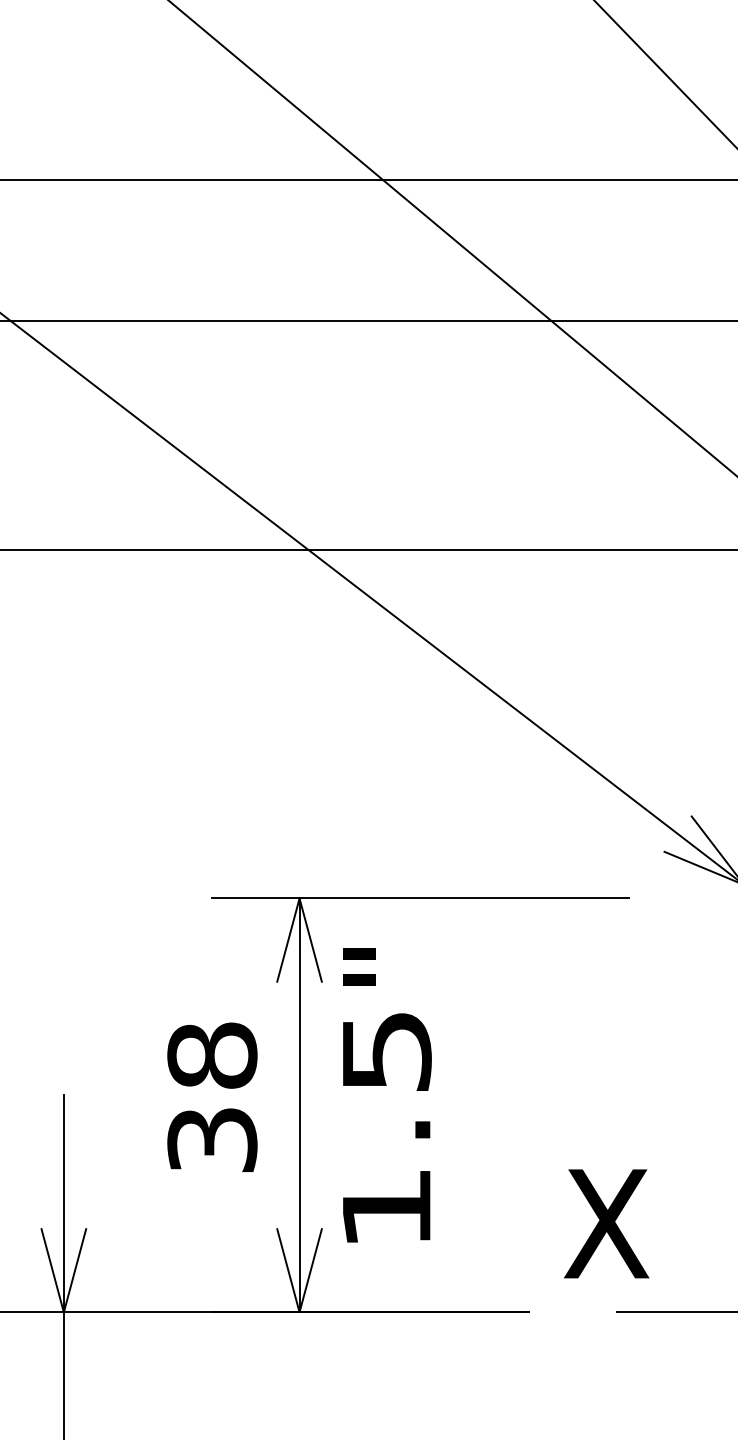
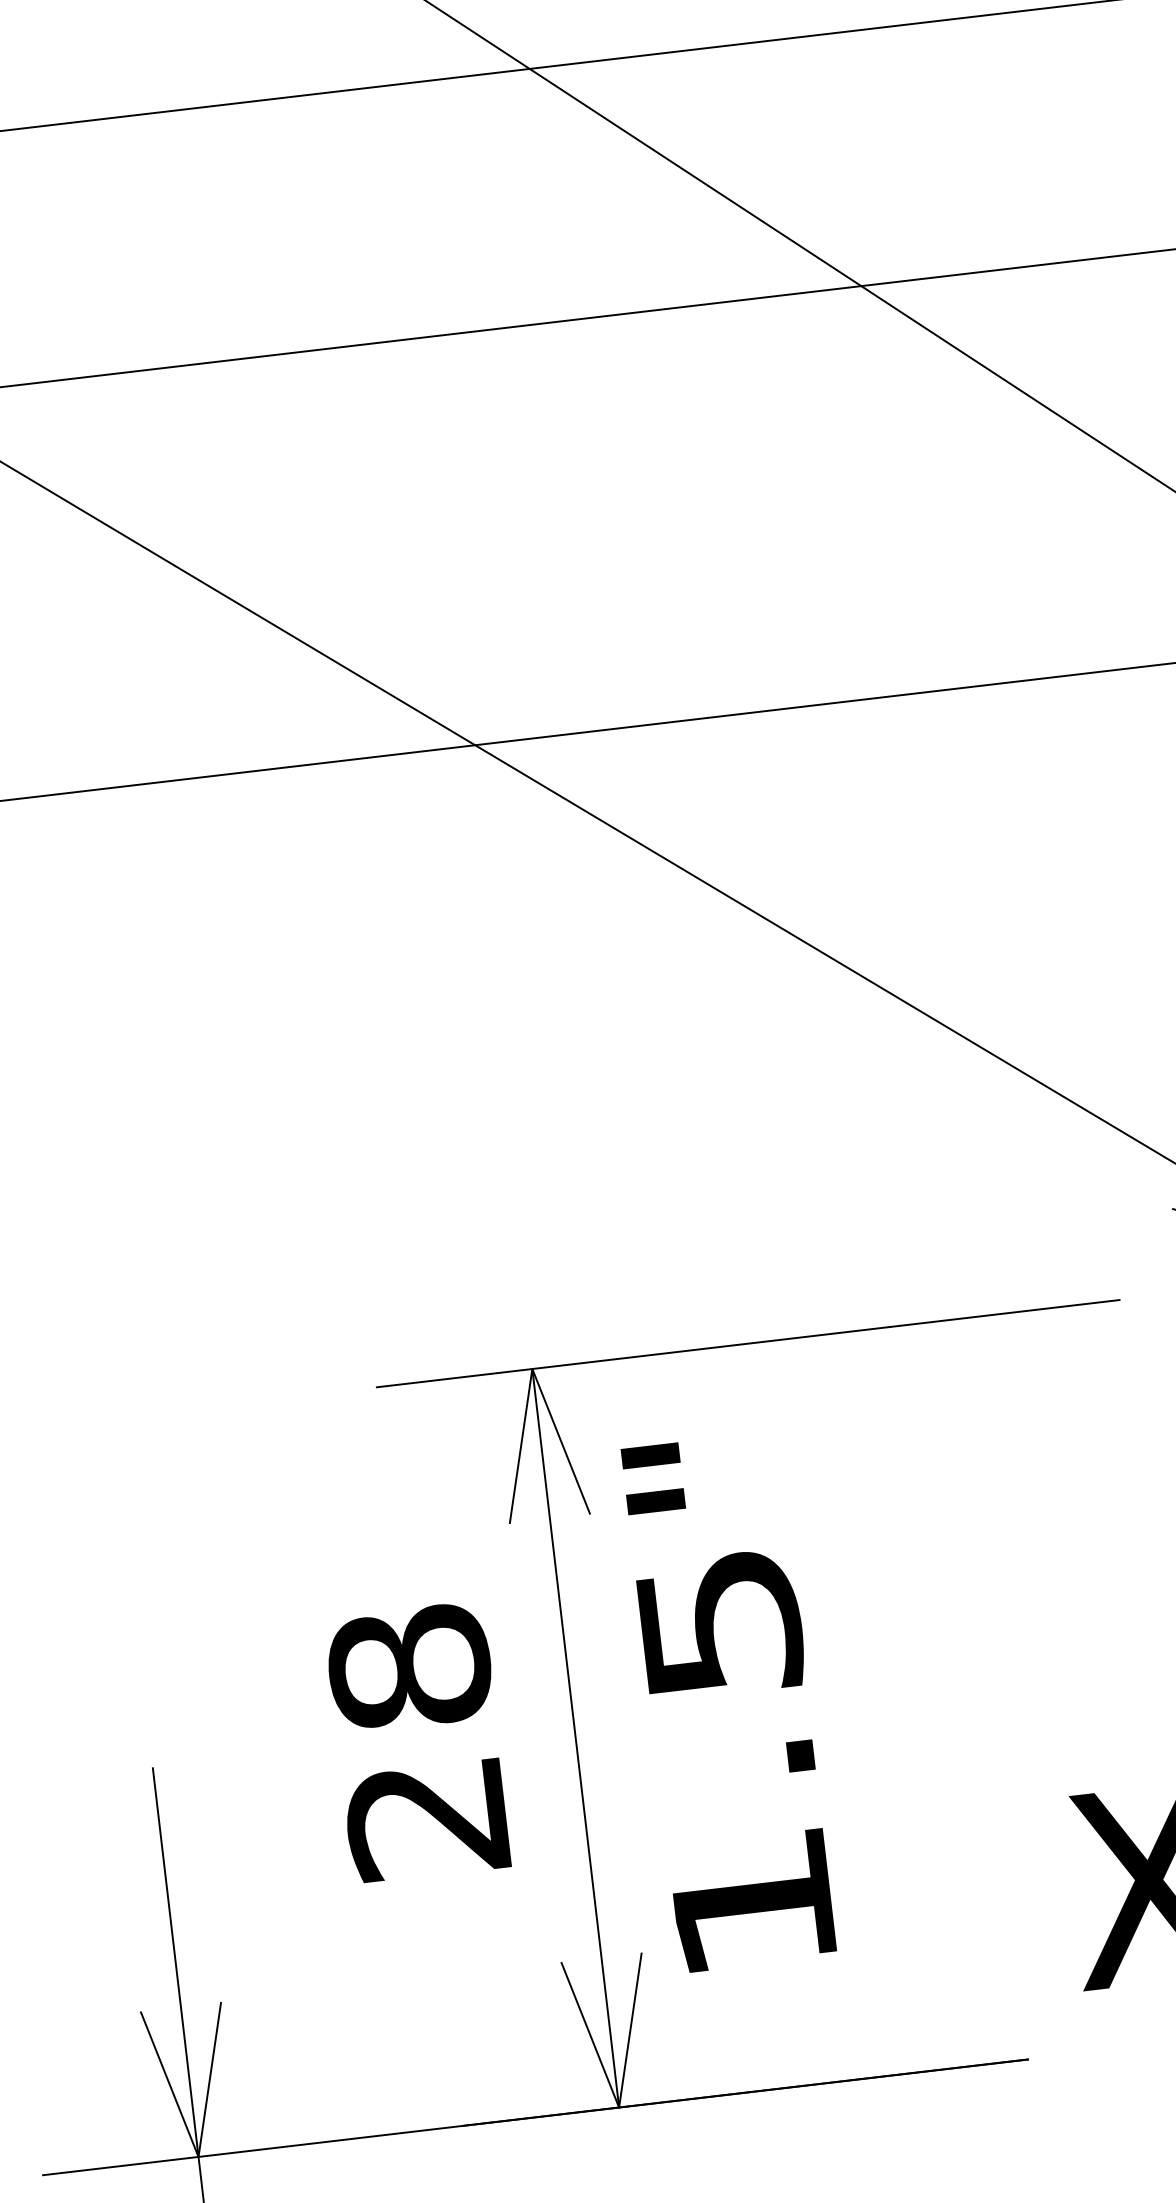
text: (212, 1140) -> (427, 1819), 38 -> 28

